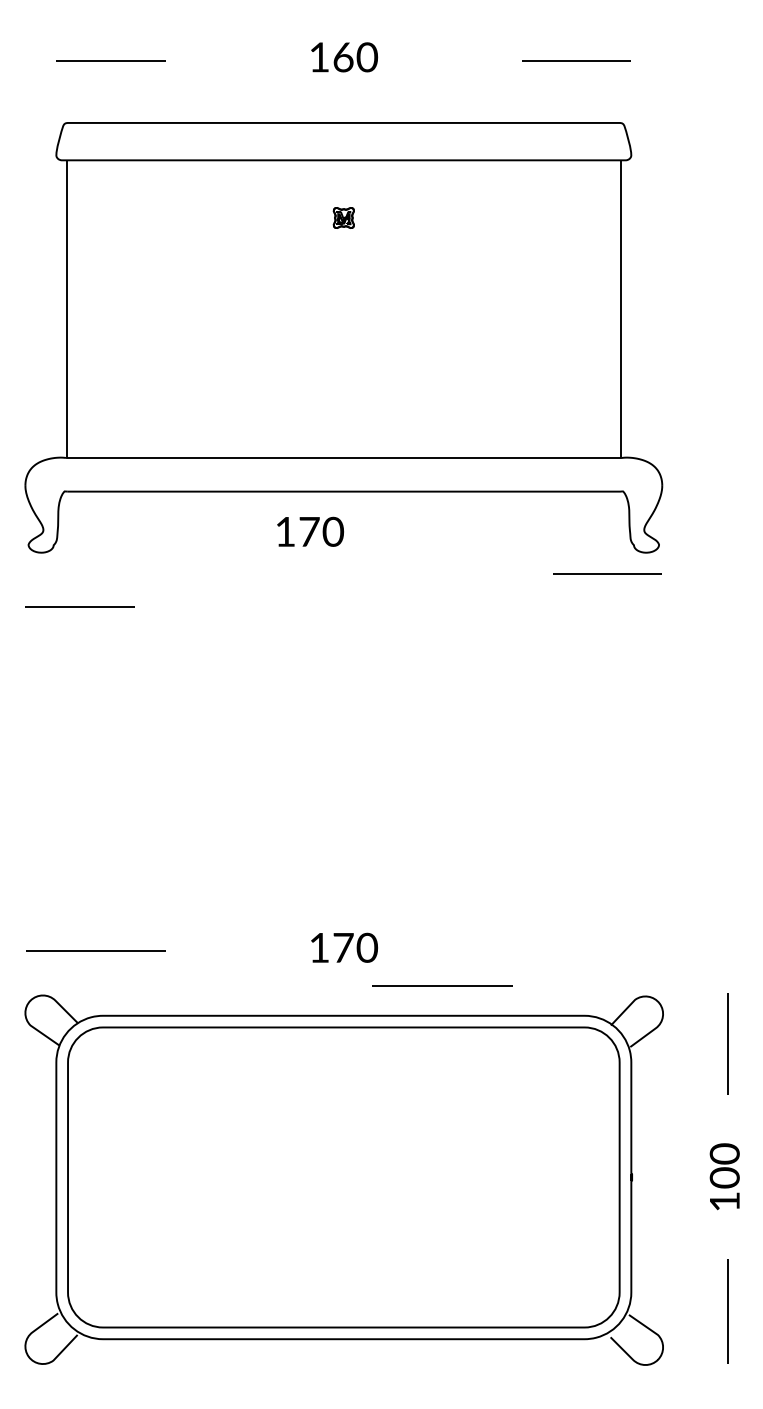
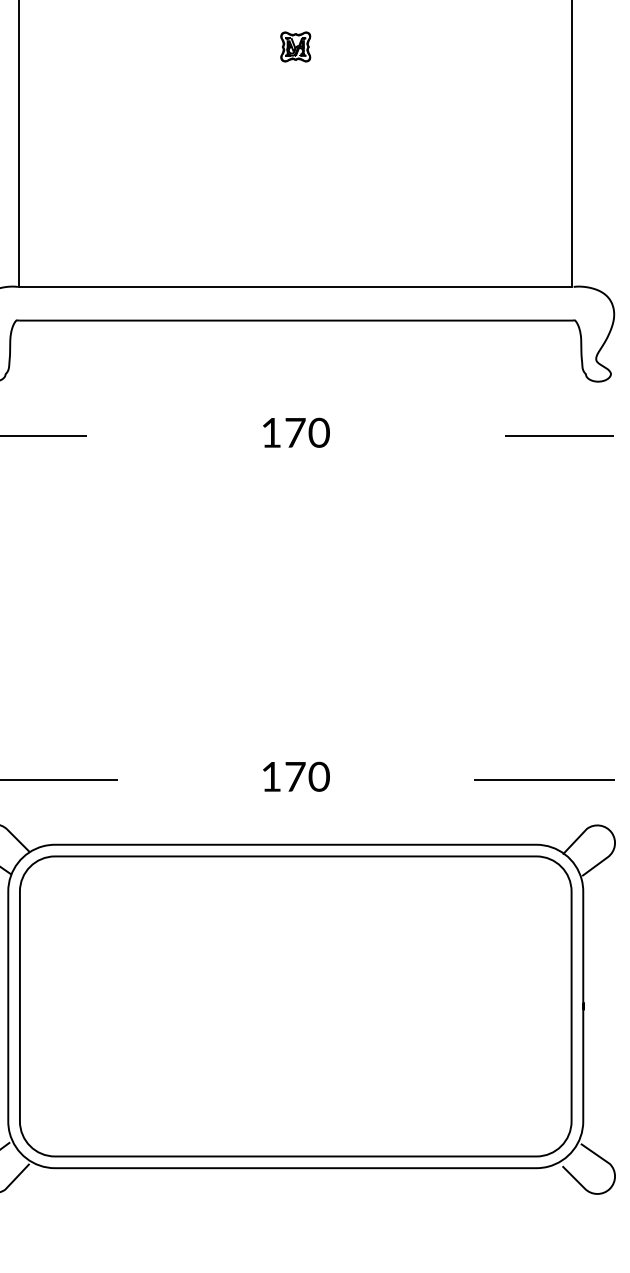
part: (343, 217) -> (295, 46), size x1.43
text: (310, 531) -> (296, 432), moved
line: (607, 573) -> (559, 435), moved
line: (442, 985) -> (544, 779), moved

